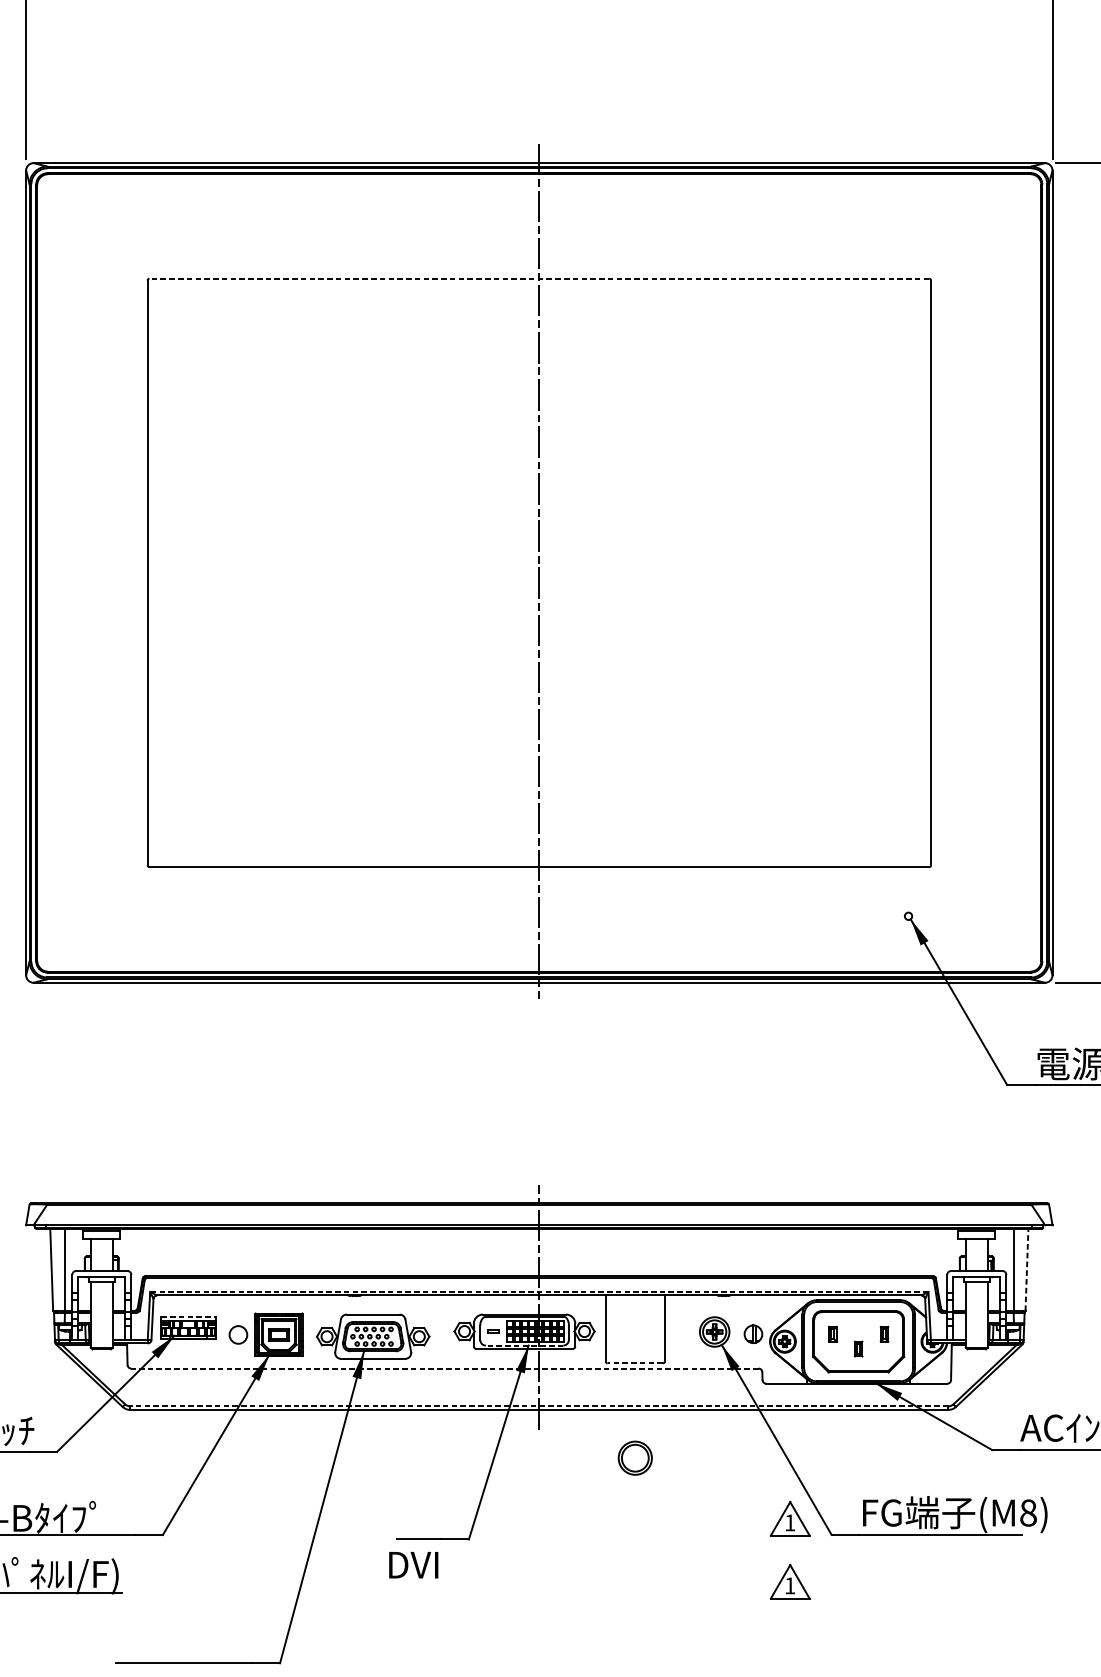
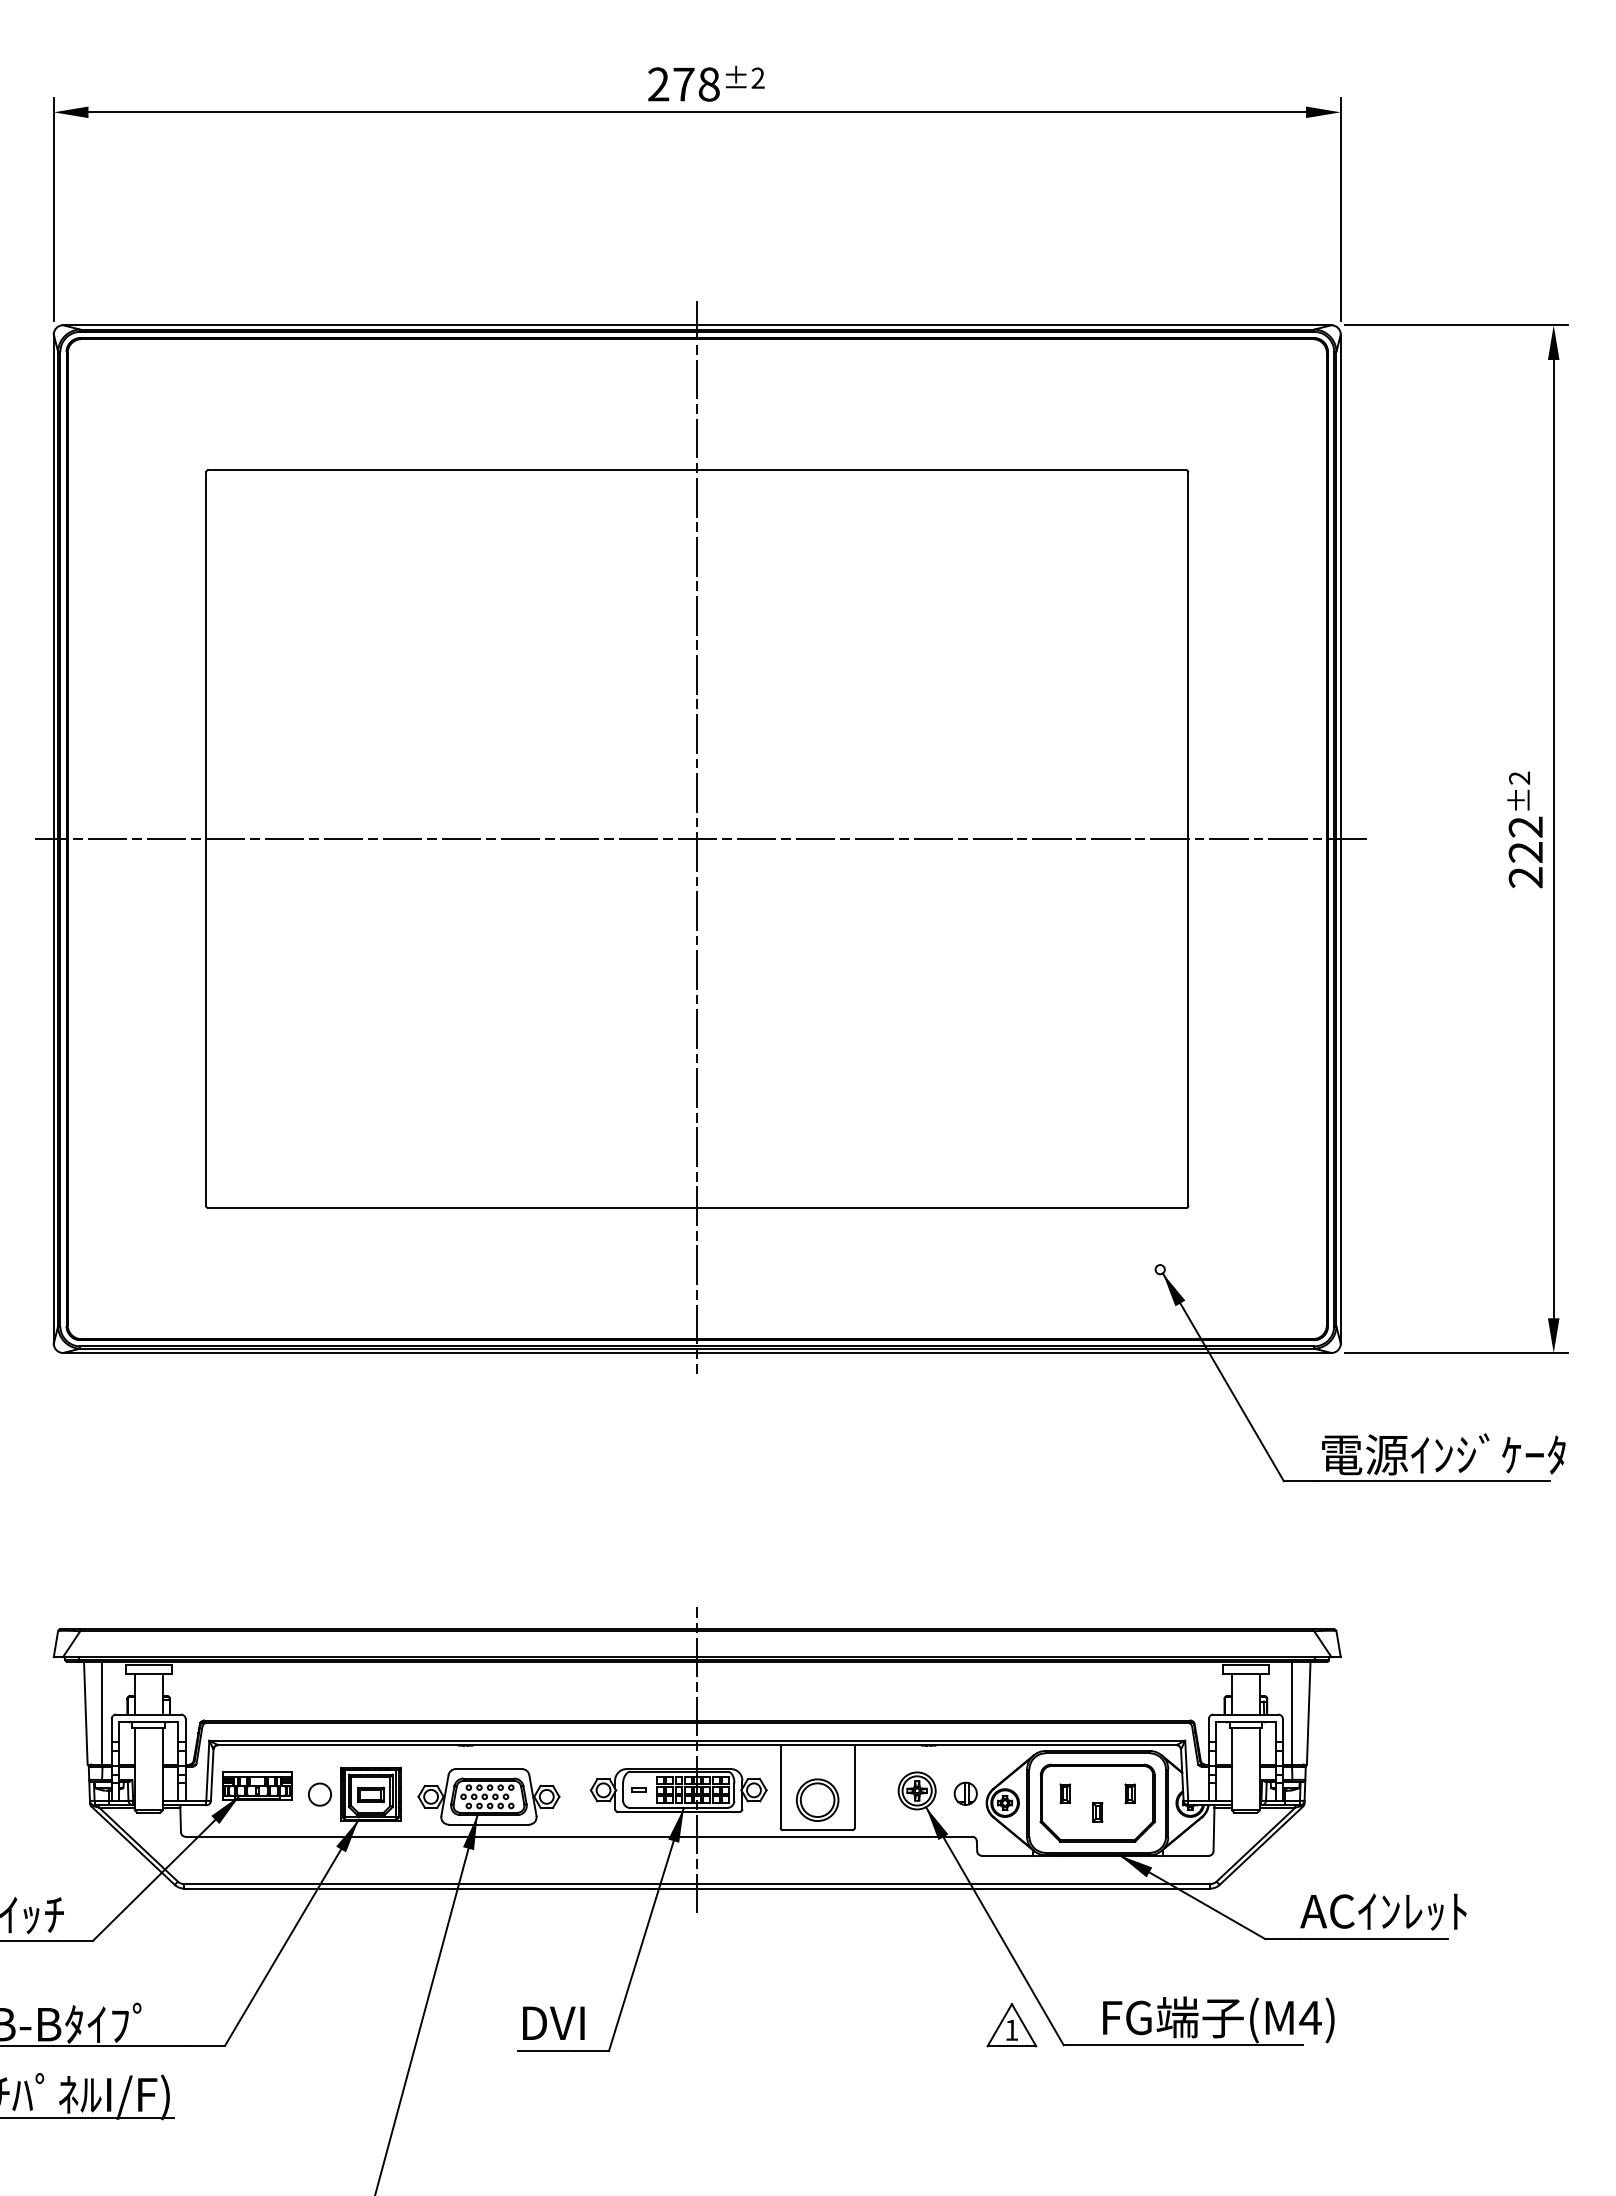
line: (539, 278) -> (697, 470), dashed -> solid
line: (541, 573) -> (700, 839), added
line: (1026, 1269) -> (1308, 1712), dashed -> solid
line: (539, 1291) -> (697, 1740), dashed -> solid
line: (188, 1316) -> (257, 1771), dashed -> solid
line: (524, 1345) -> (678, 1807), dashed -> solid
line: (635, 1363) -> (817, 1830), dashed -> solid
line: (444, 1368) -> (578, 1836), dashed -> solid
line: (539, 1406) -> (697, 1884), dashed -> solid
part: (635, 1457) -> (817, 1799), moved
text: (1028, 1512) -> (1310, 2017), (M8) -> (M4)
text: (413, 1564) -> (553, 2022), moved
part: (789, 1582) -> (1011, 2104), removed

